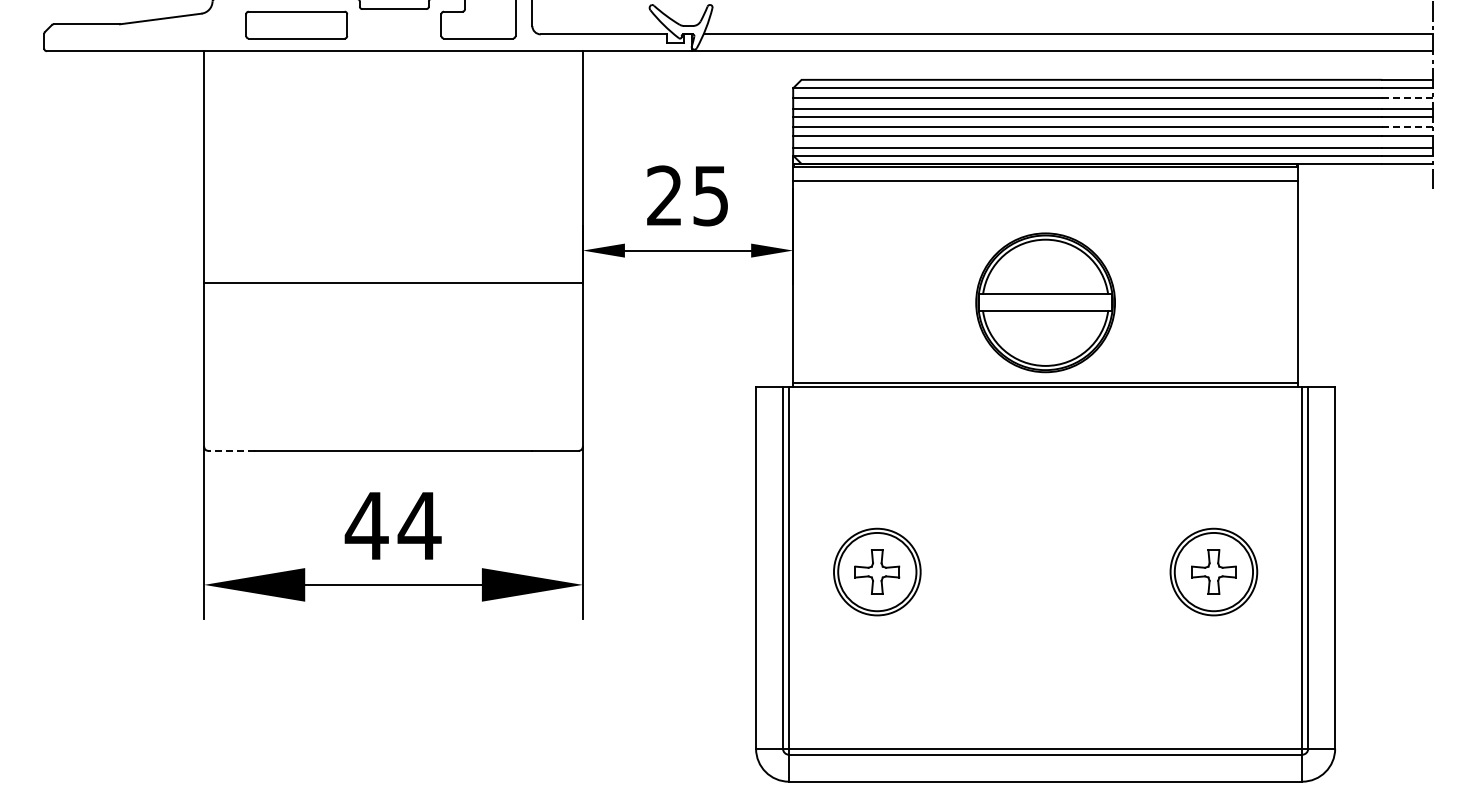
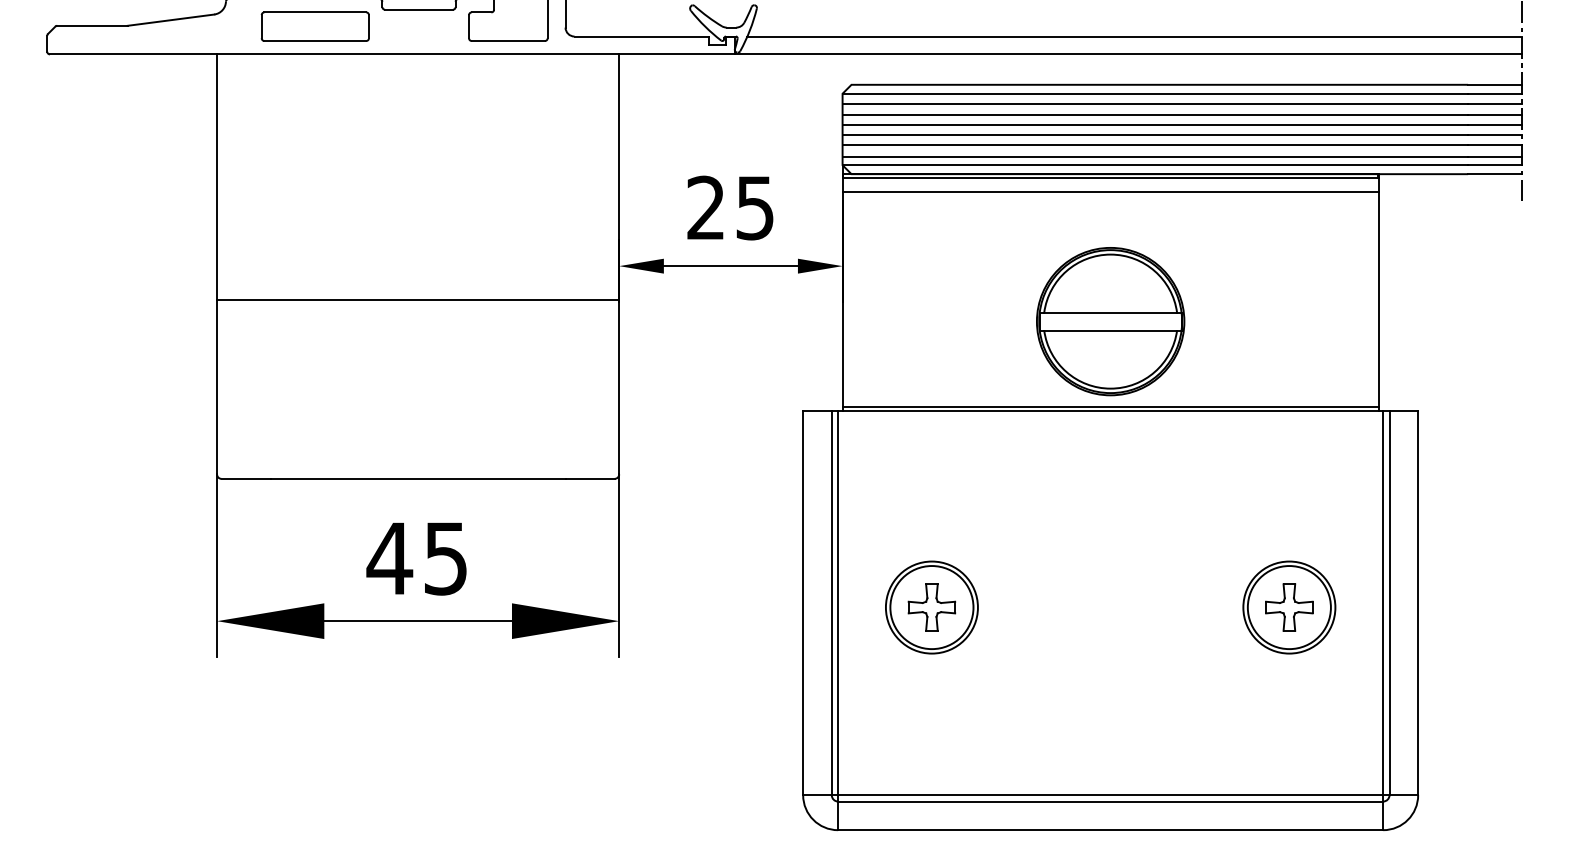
line: (1407, 98) -> (1494, 104), dashed -> solid
line: (1407, 126) -> (1494, 134), dashed -> solid
line: (231, 450) -> (246, 478), dashed -> solid
text: (419, 526) -> (445, 559), 44 -> 45

